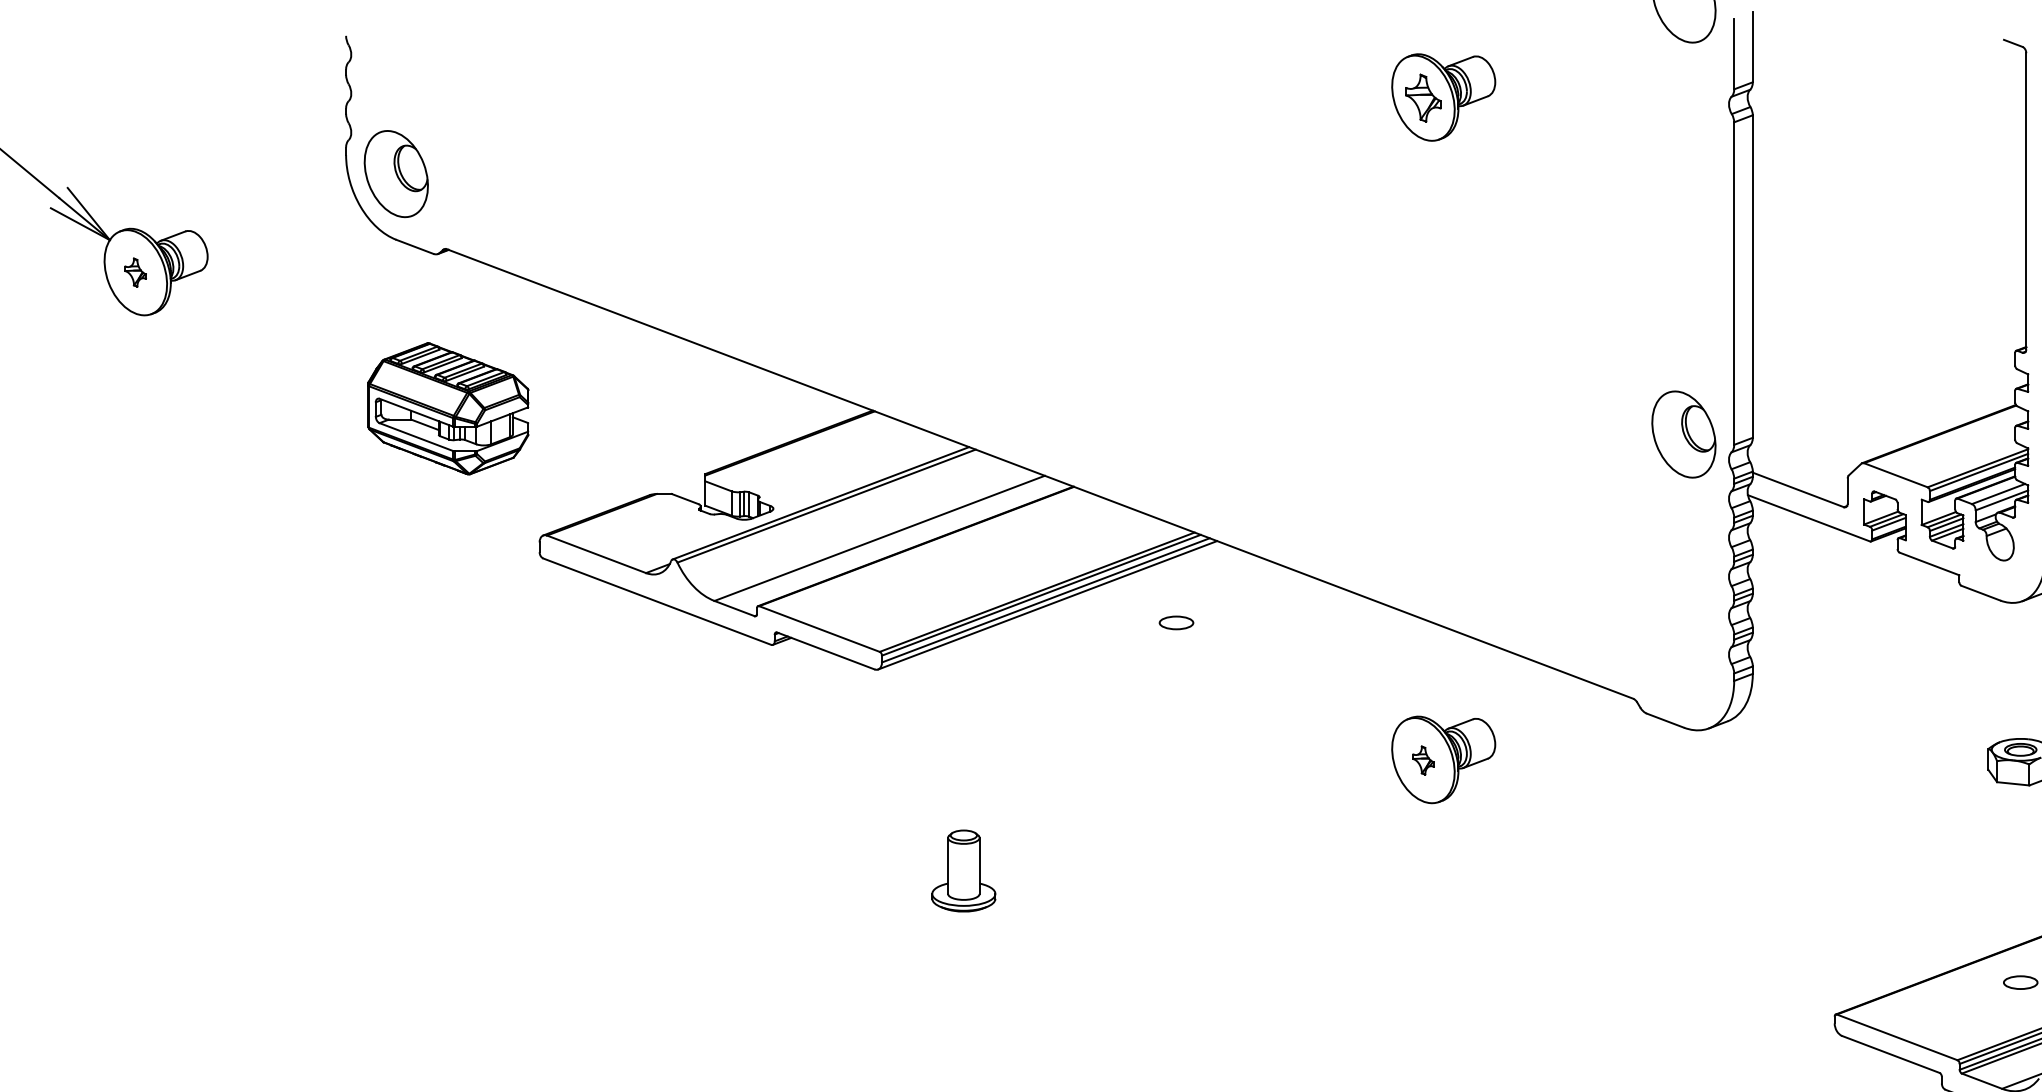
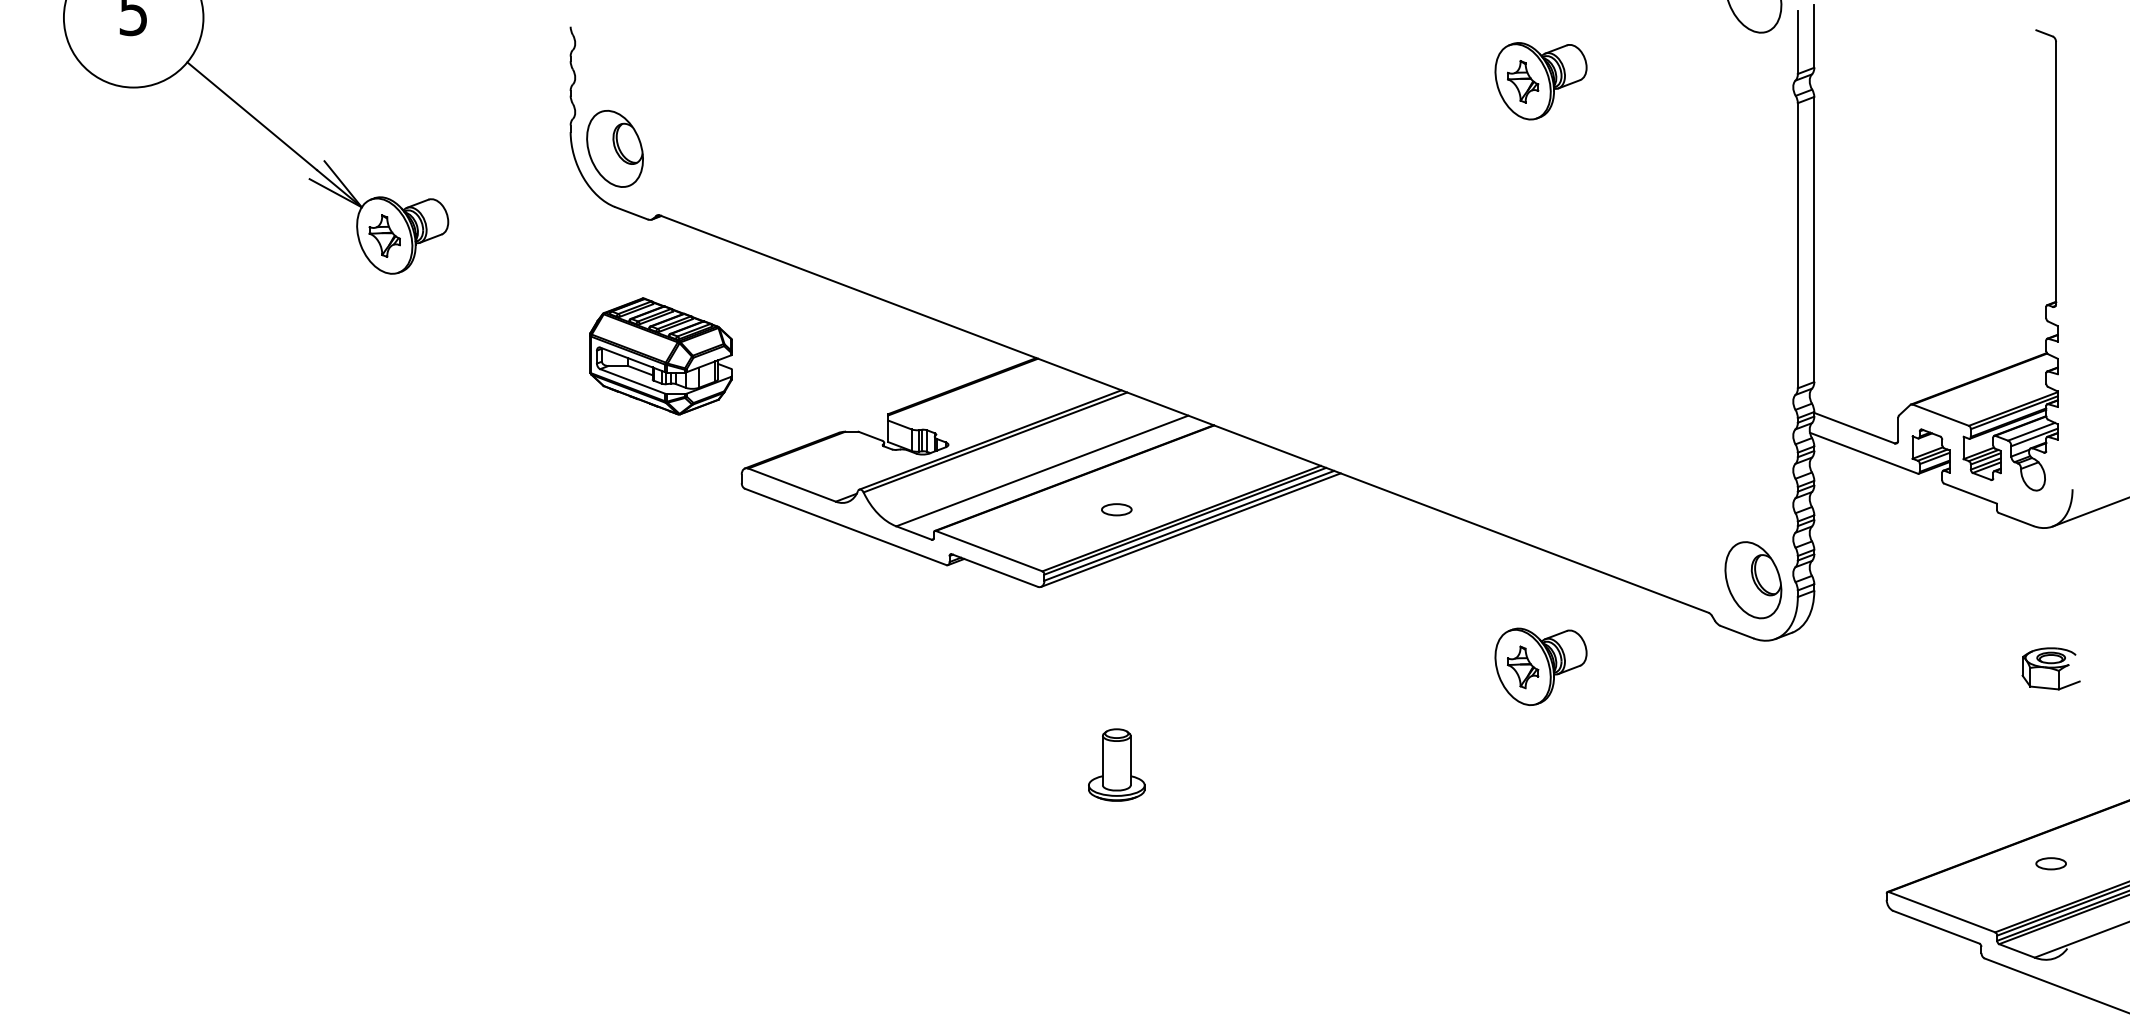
part: (135, 272) -> (384, 235), size x1.67
part: (1684, 434) -> (1753, 580), moved
part: (1176, 622) -> (1116, 509), moved
part: (1423, 760) -> (1523, 667), size x1.67

